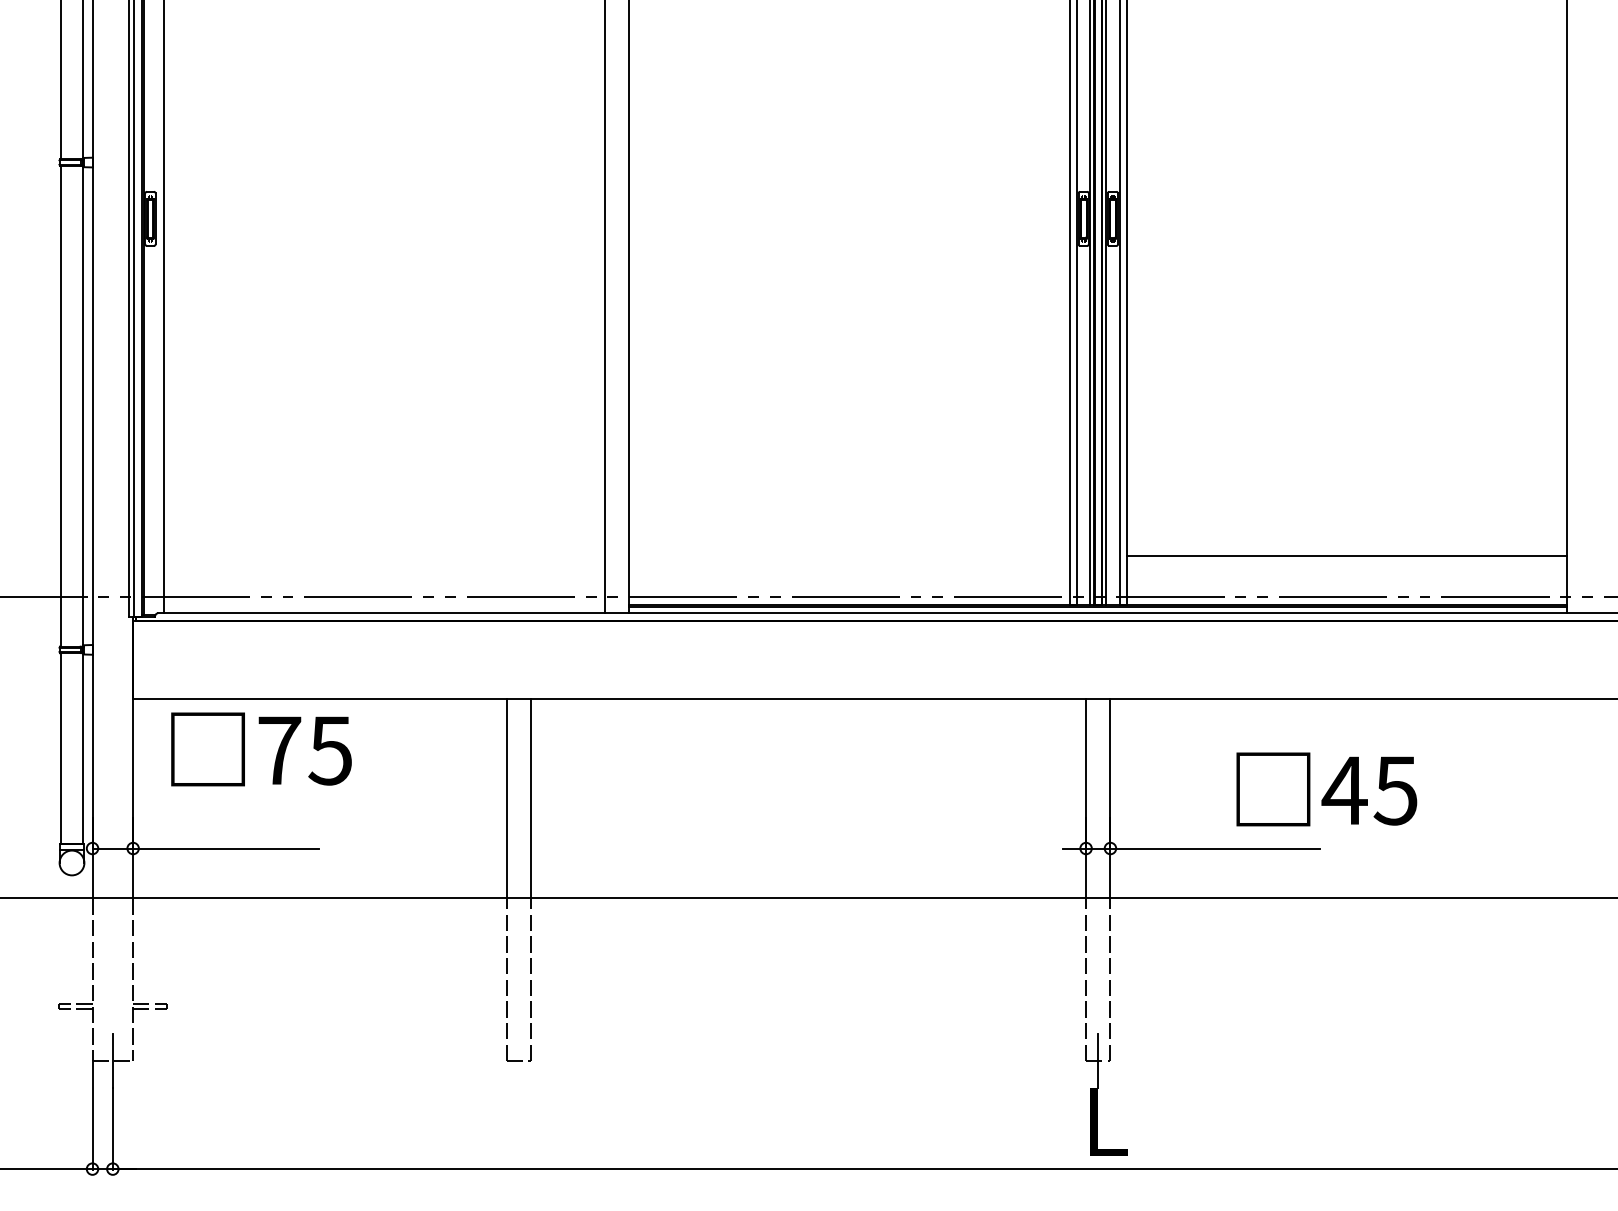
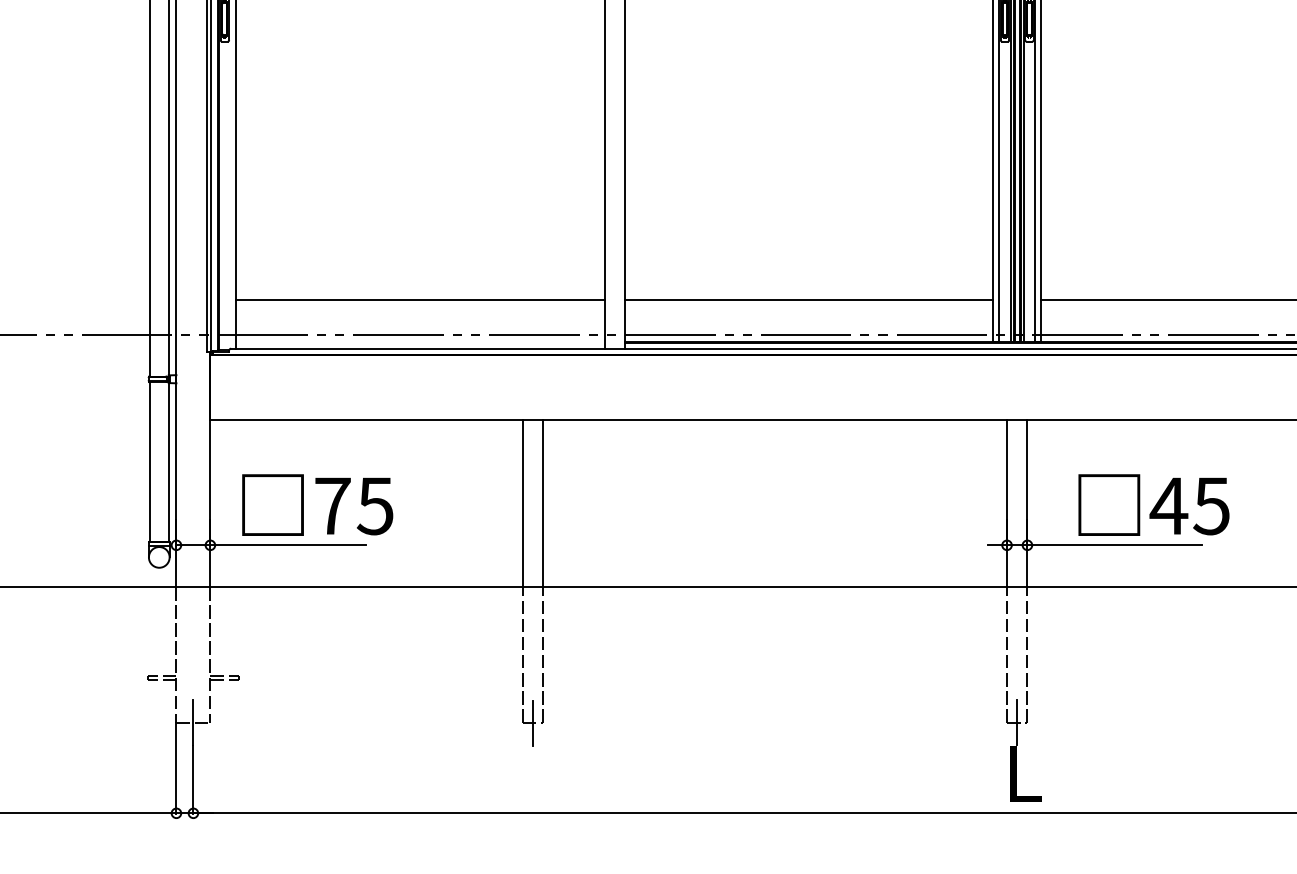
line: (384, 555) -> (420, 300), added
line: (849, 555) -> (809, 300), added
text: (261, 749) -> (317, 505), moved
text: (1326, 789) -> (1153, 505), moved
line: (518, 1061) -> (532, 723), added

